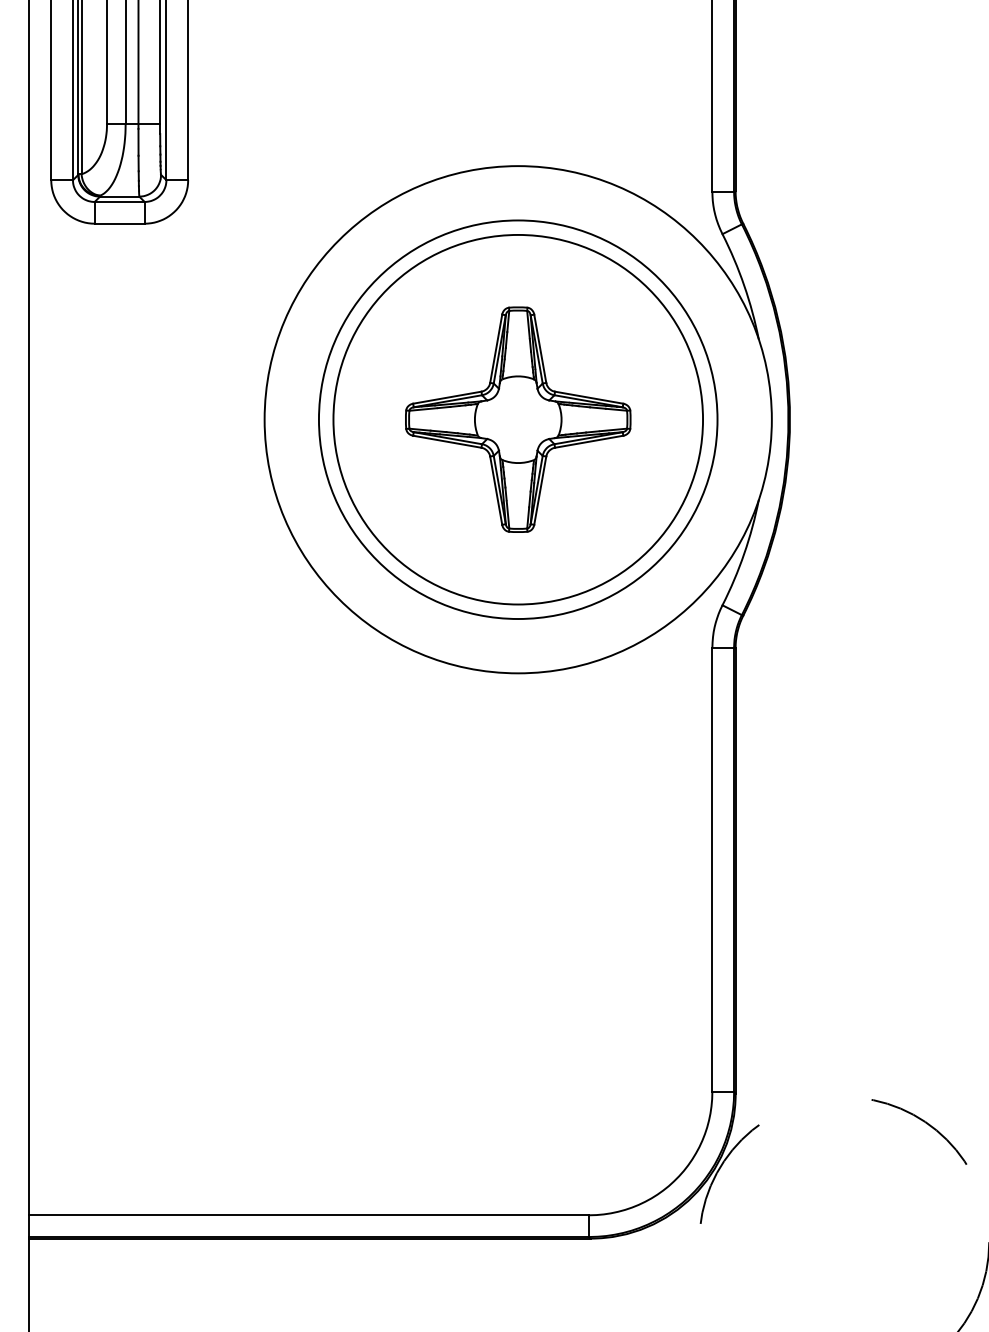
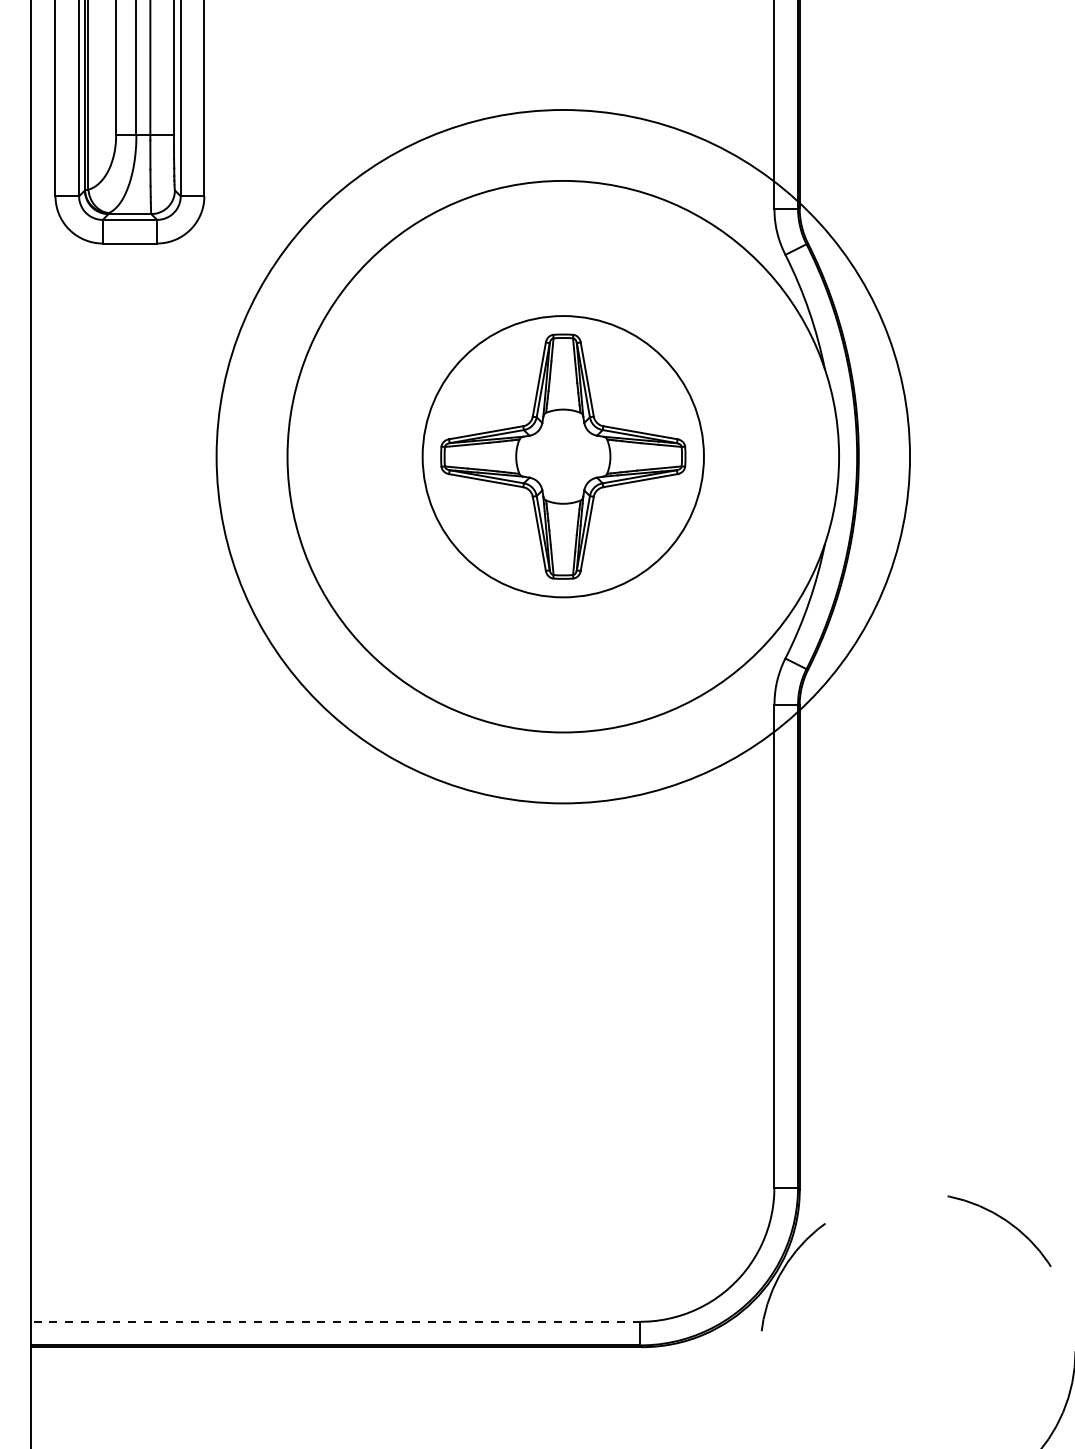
circle: (518, 419) -> (563, 456), size x0.7
circle: (518, 419) -> (563, 456), size x1.6
line: (308, 1215) -> (335, 1321), solid -> dashed

